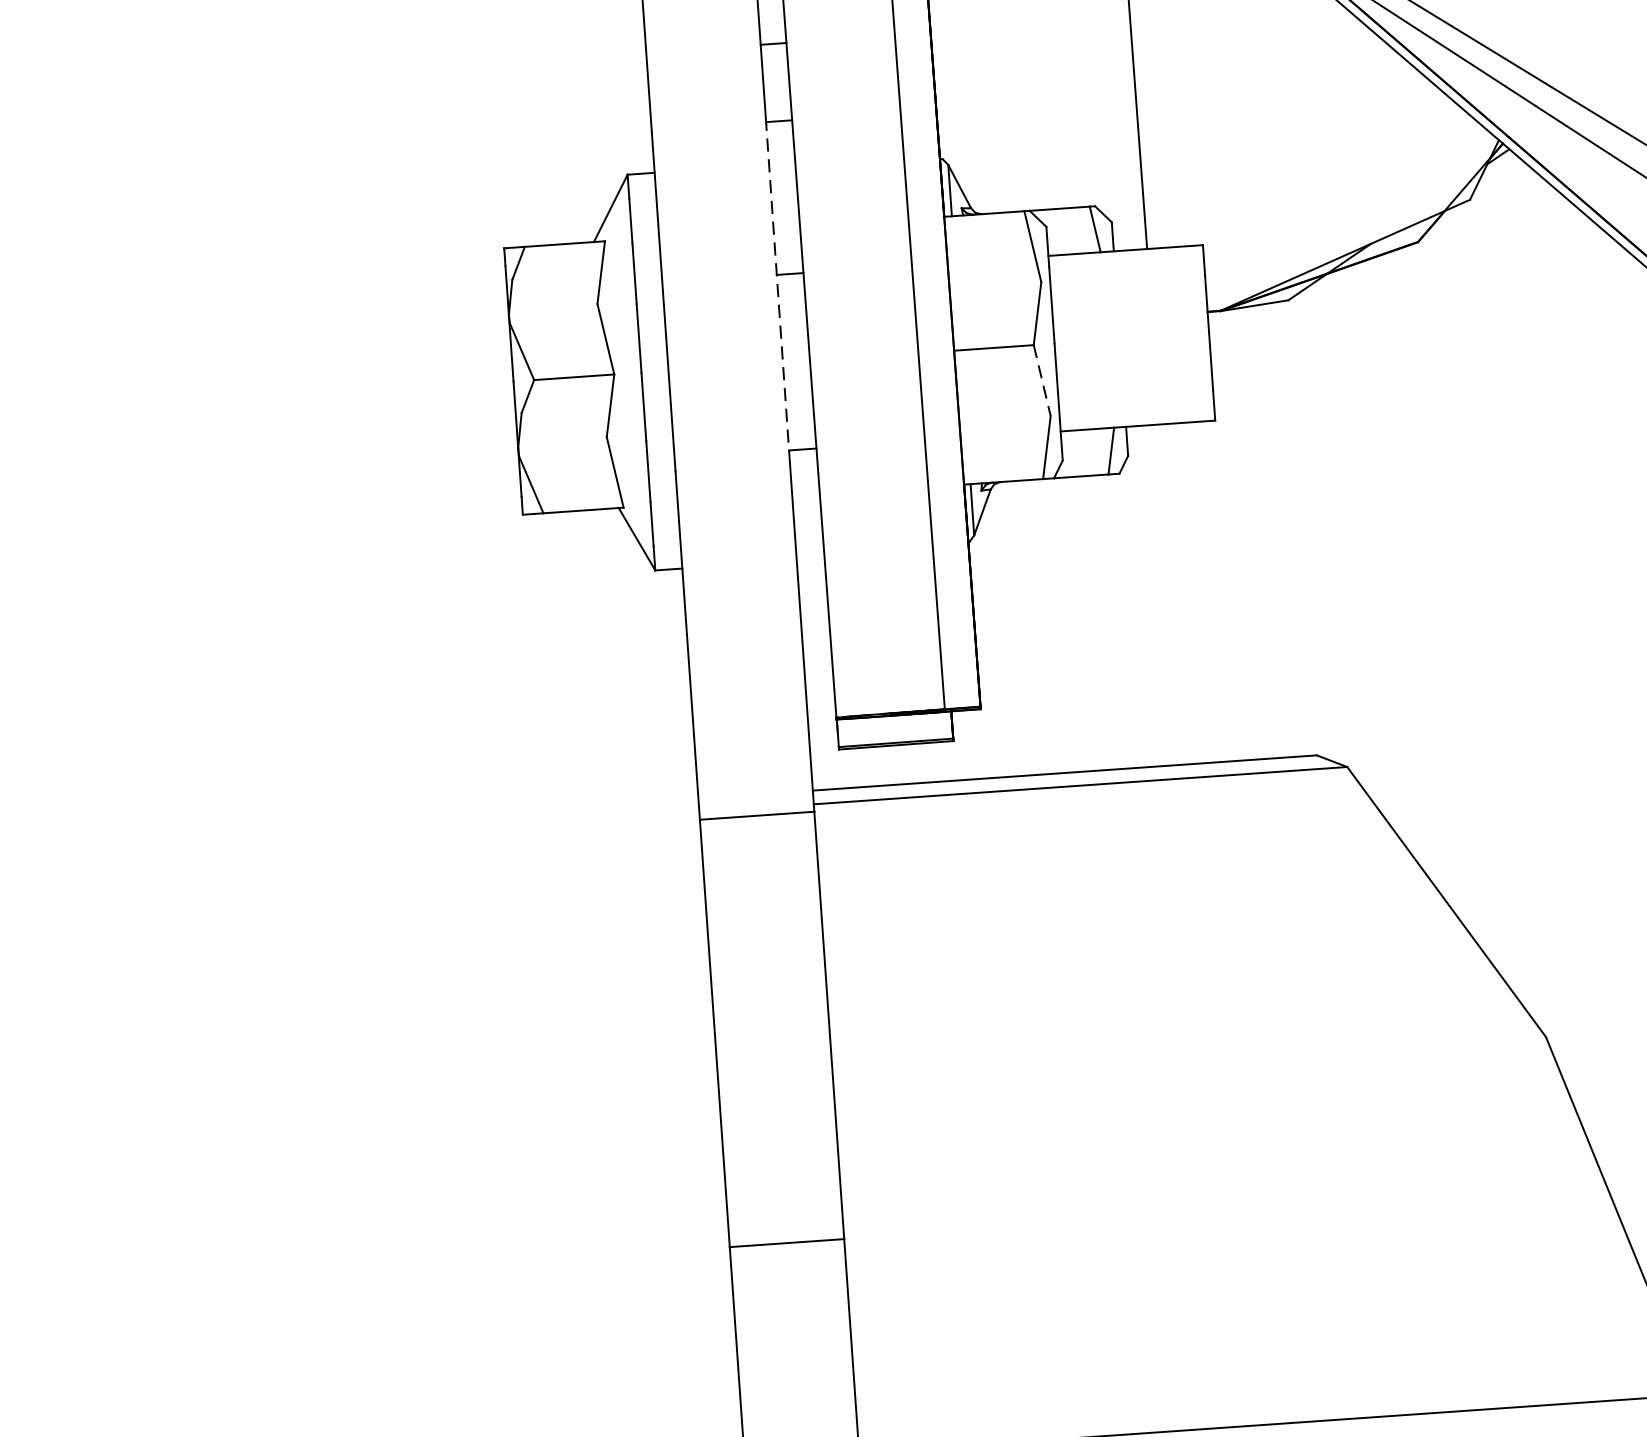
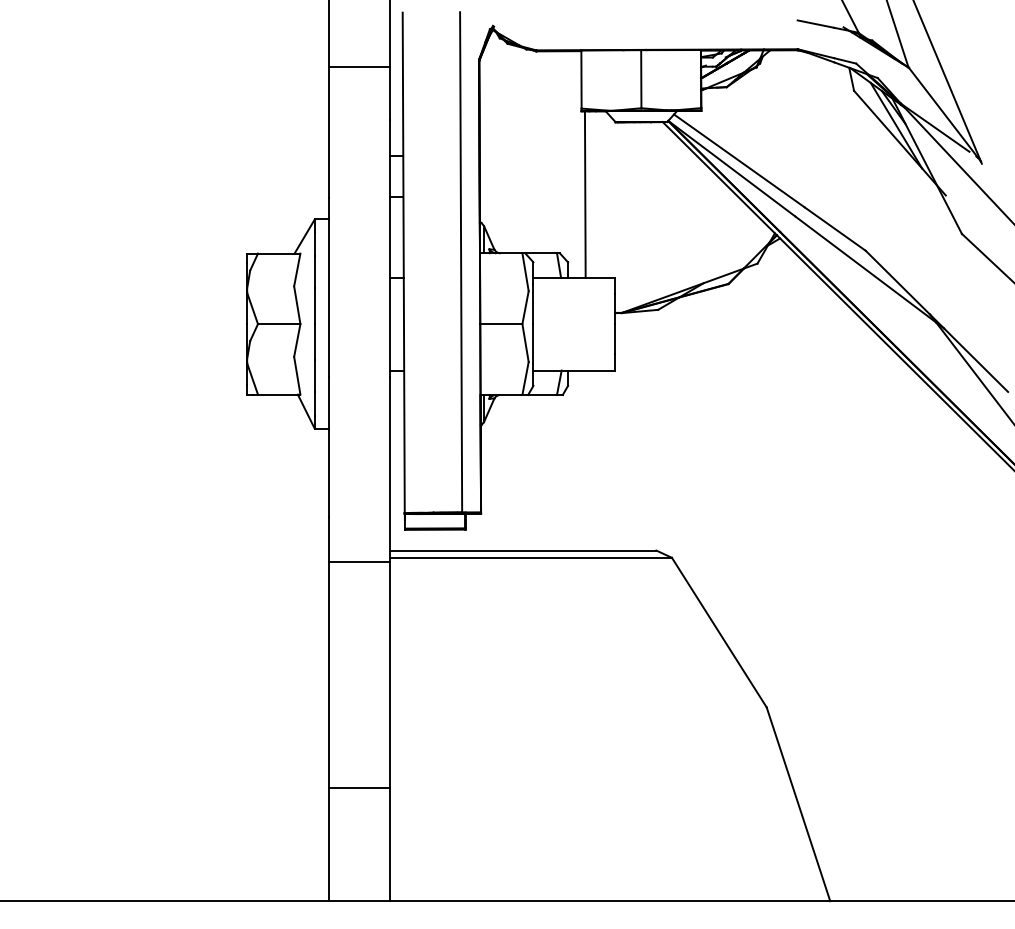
line: (777, 293) -> (389, 287), dashed -> solid
line: (1042, 381) -> (525, 343), dashed -> solid

